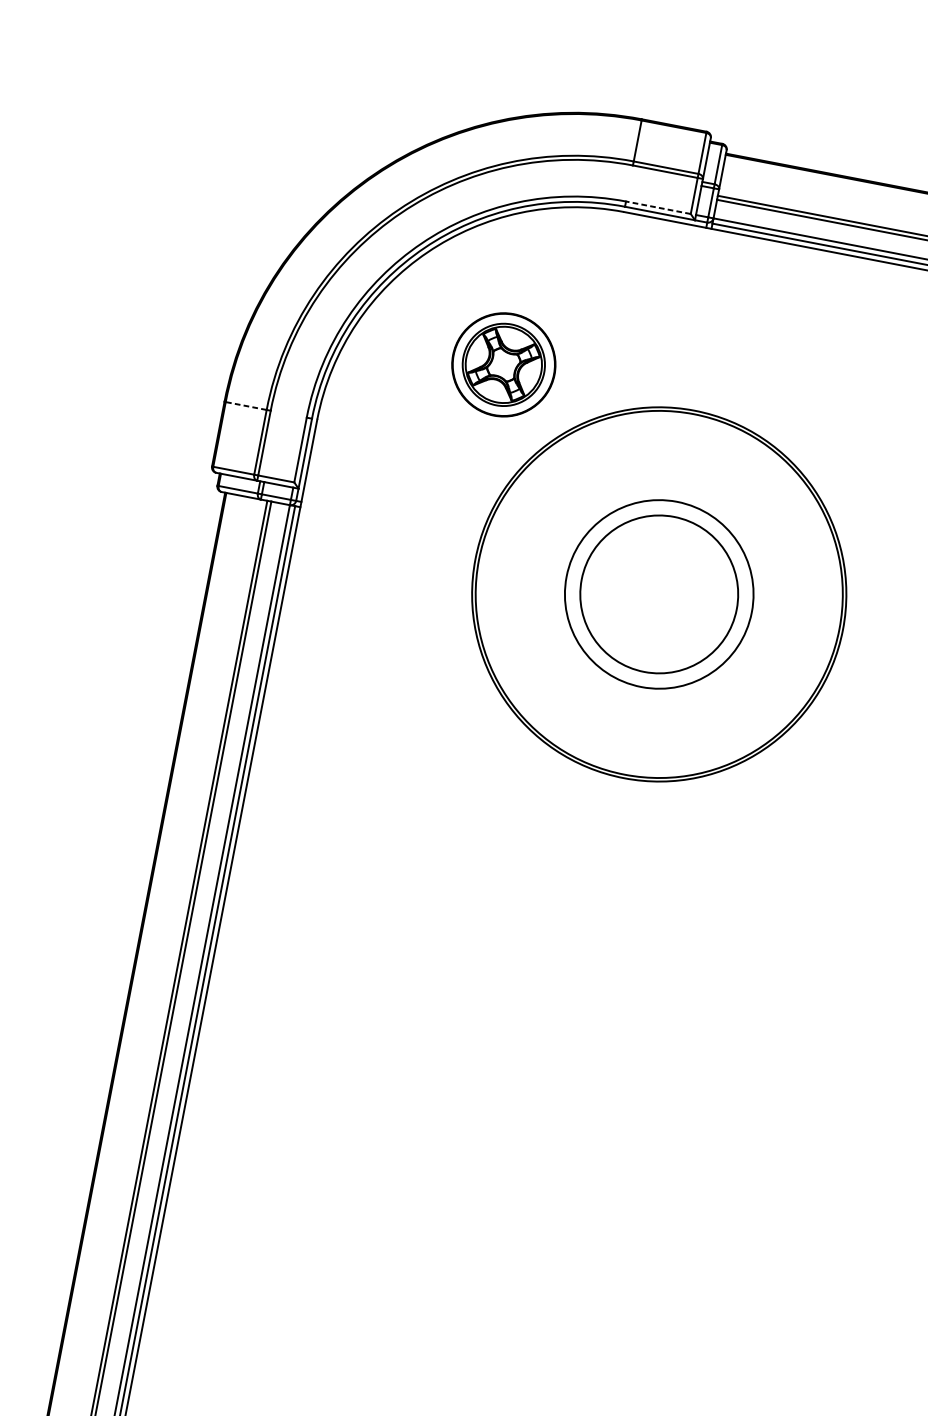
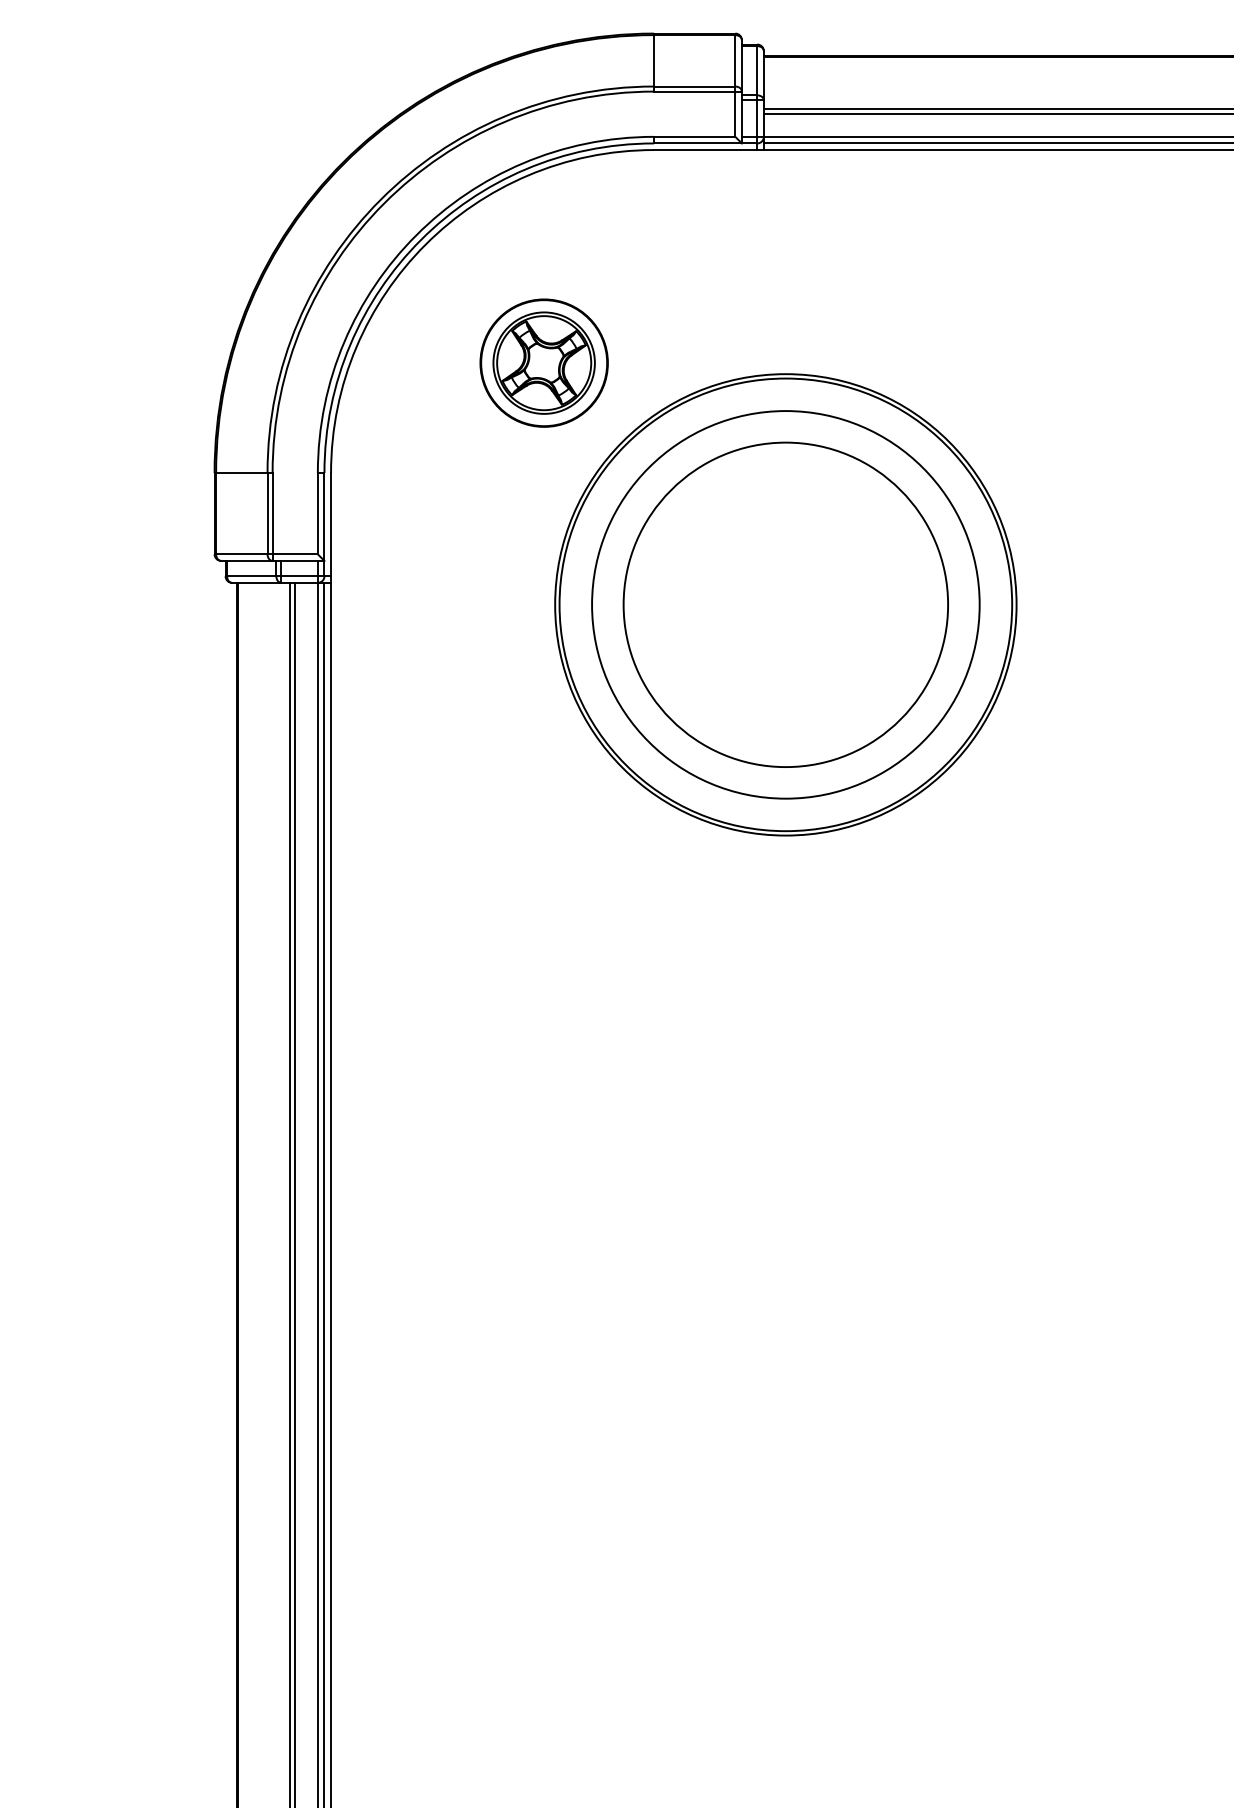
line: (658, 207) -> (694, 136), dashed -> solid
line: (245, 406) -> (241, 473), dashed -> solid
circle: (659, 594) -> (785, 604), size x1.67
circle: (659, 594) -> (785, 604), size x1.67

